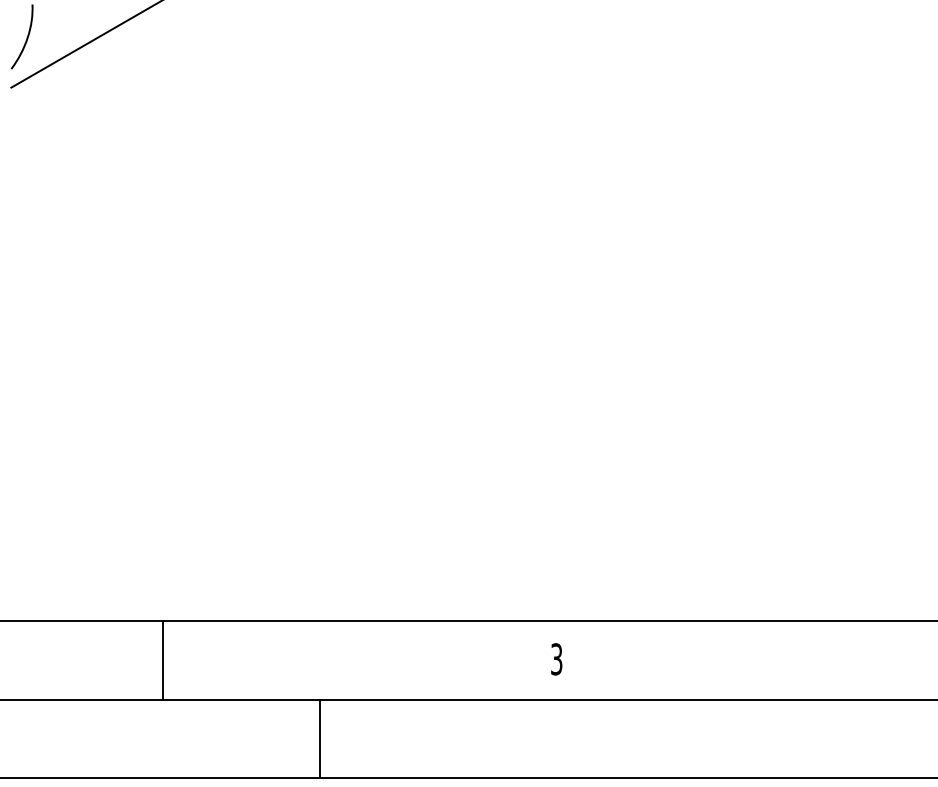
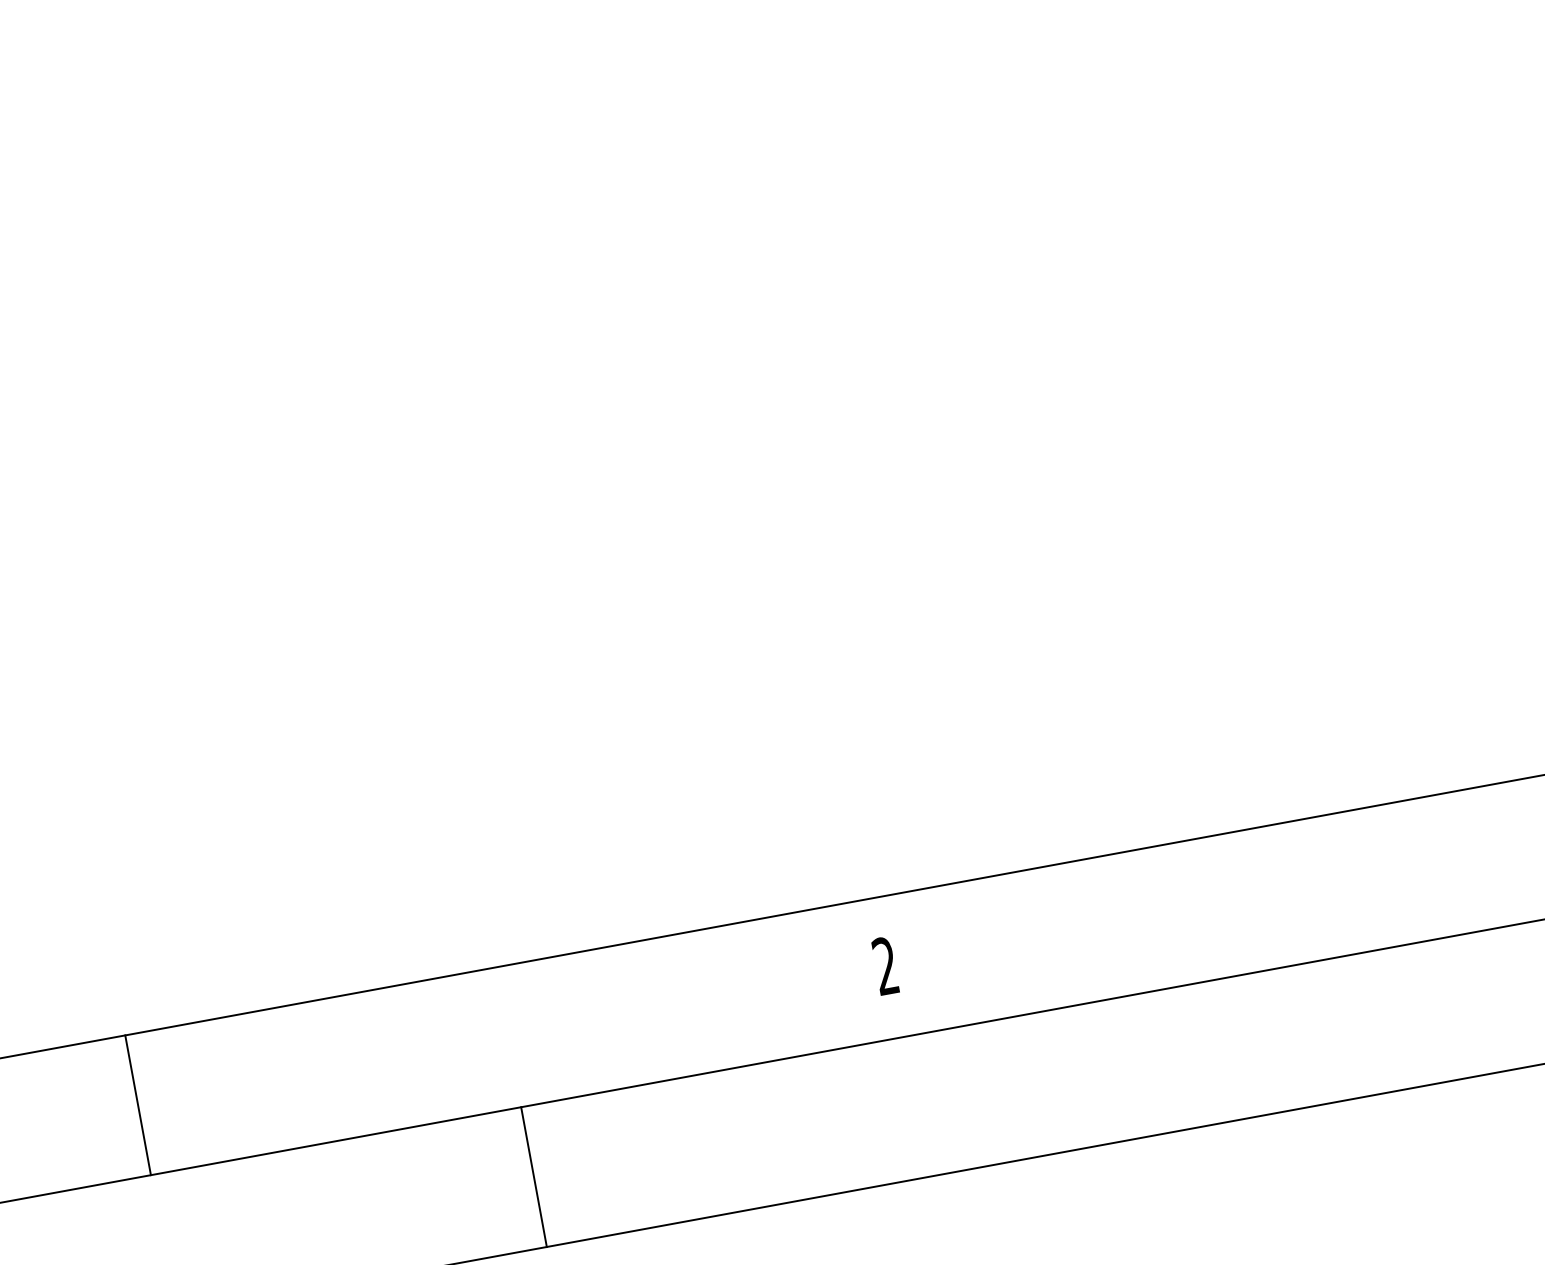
text: (556, 659) -> (885, 966), 3 -> 2
line: (163, 660) -> (138, 1105), moved
line: (320, 738) -> (534, 1176), moved

